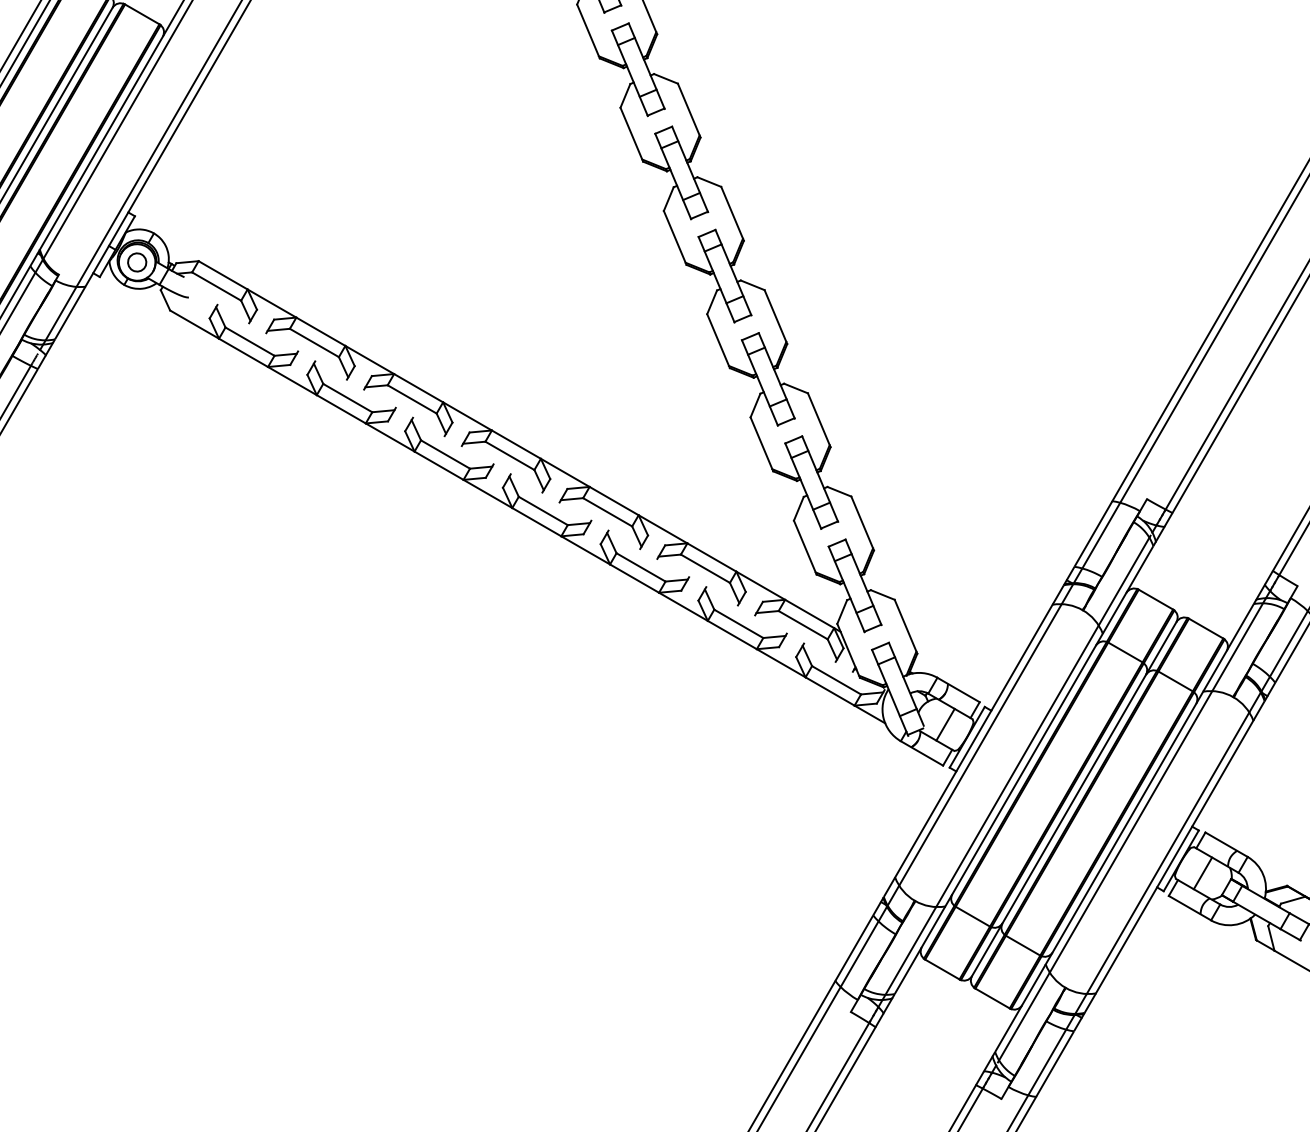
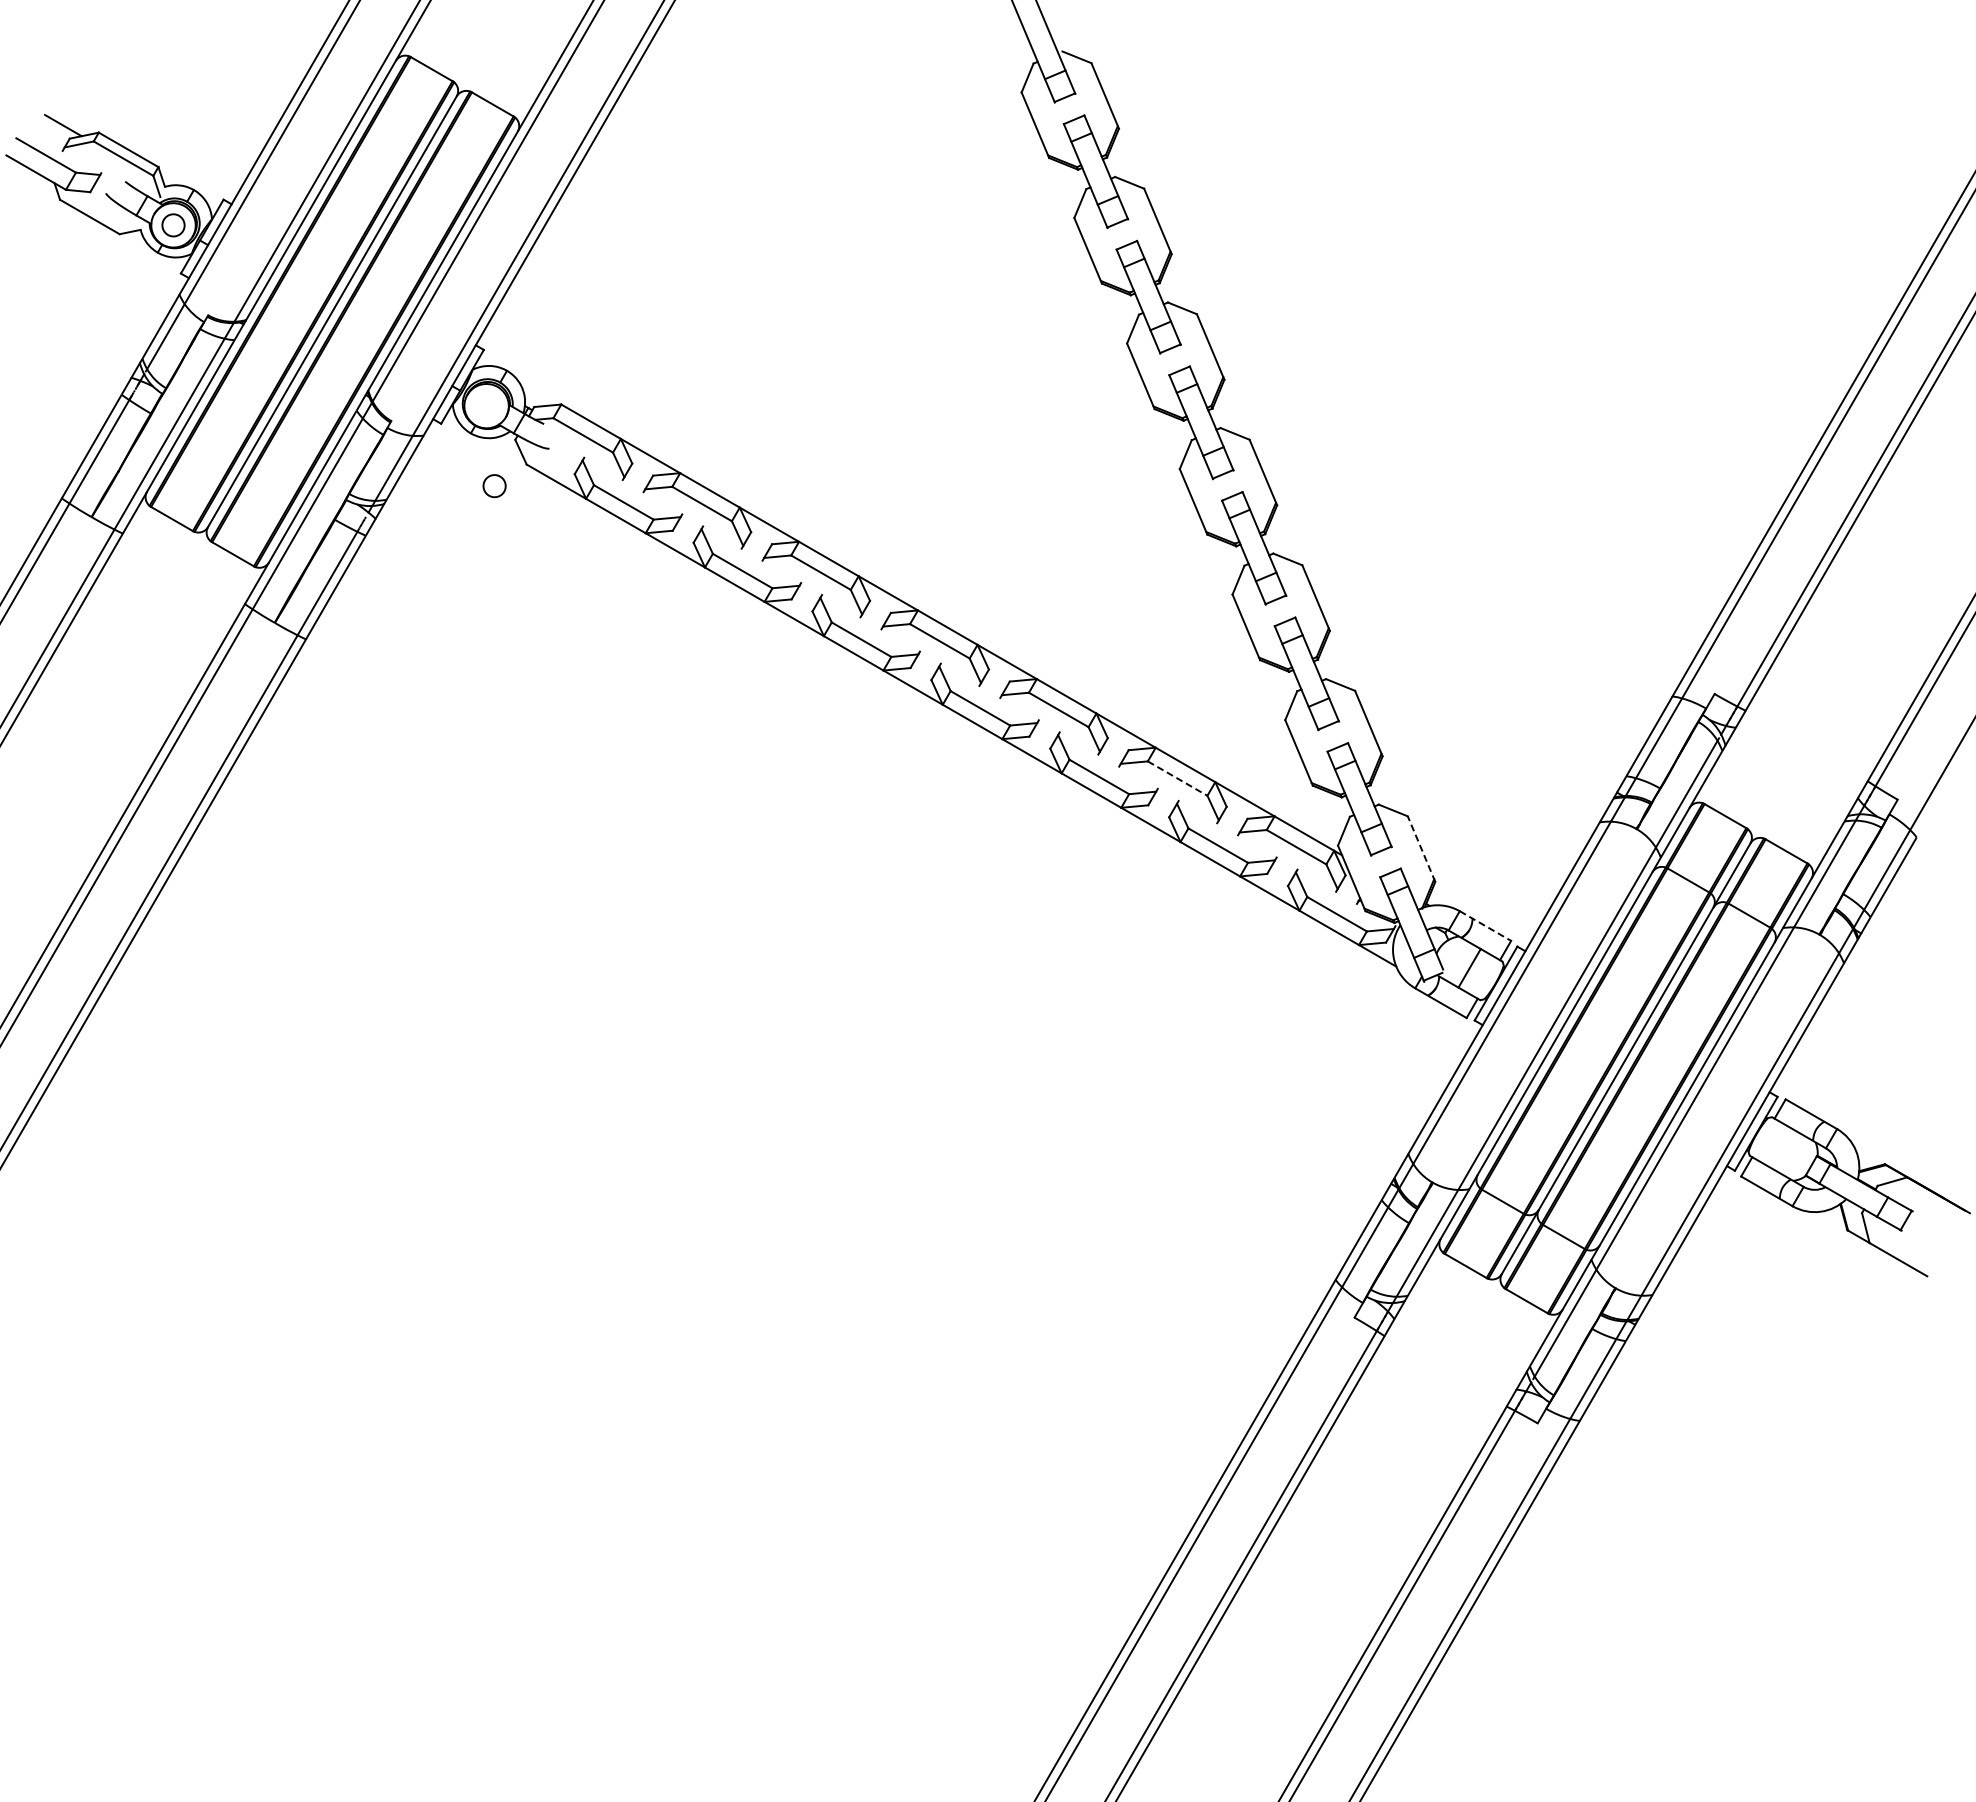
part: (137, 262) -> (494, 486), moved
line: (706, 568) -> (1178, 778), solid -> dashed
line: (905, 627) -> (1421, 849), solid -> dashed
line: (958, 690) -> (1485, 926), solid -> dashed
line: (1202, 872) -> (1782, 1148), removed

